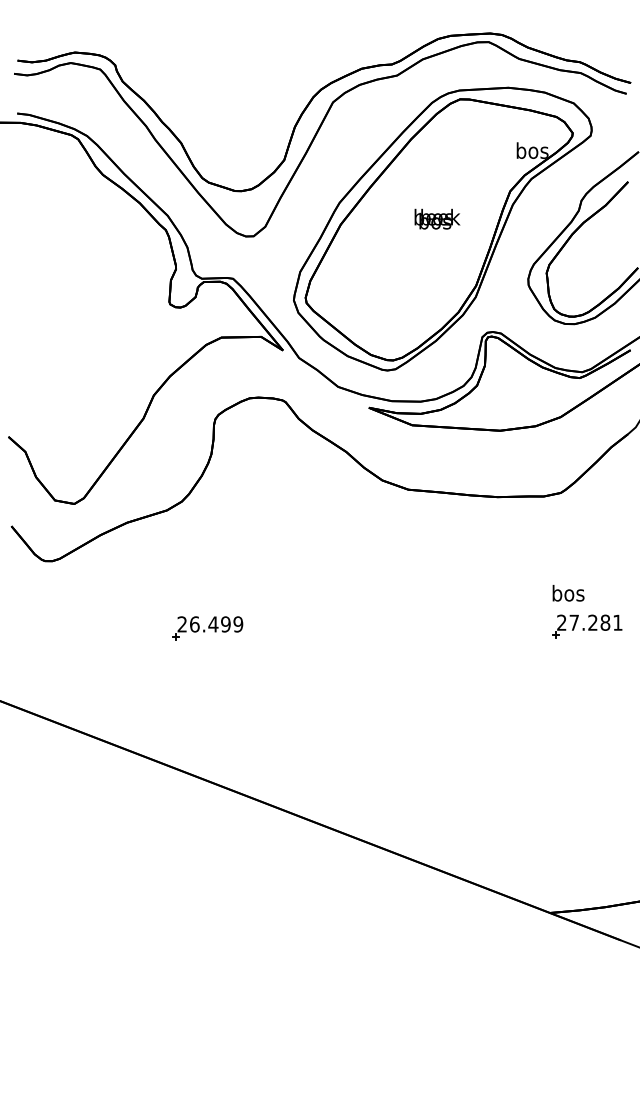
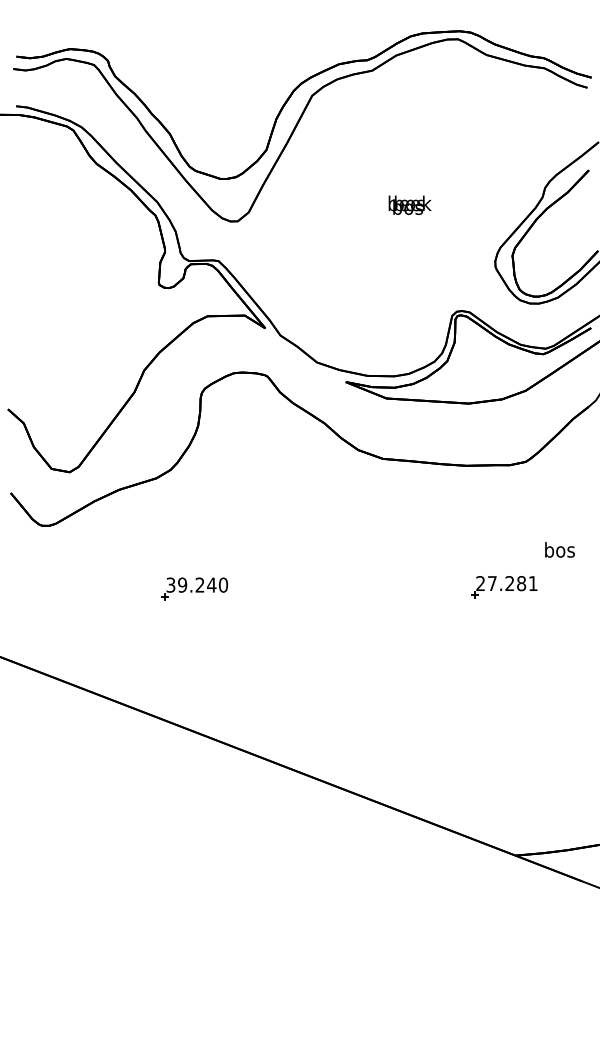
part: (442, 229) -> (414, 214), removed
text: (568, 592) -> (559, 549), moved
text: (209, 623) -> (196, 584), 26.499 -> 39.240
part: (587, 626) -> (504, 587), moved

